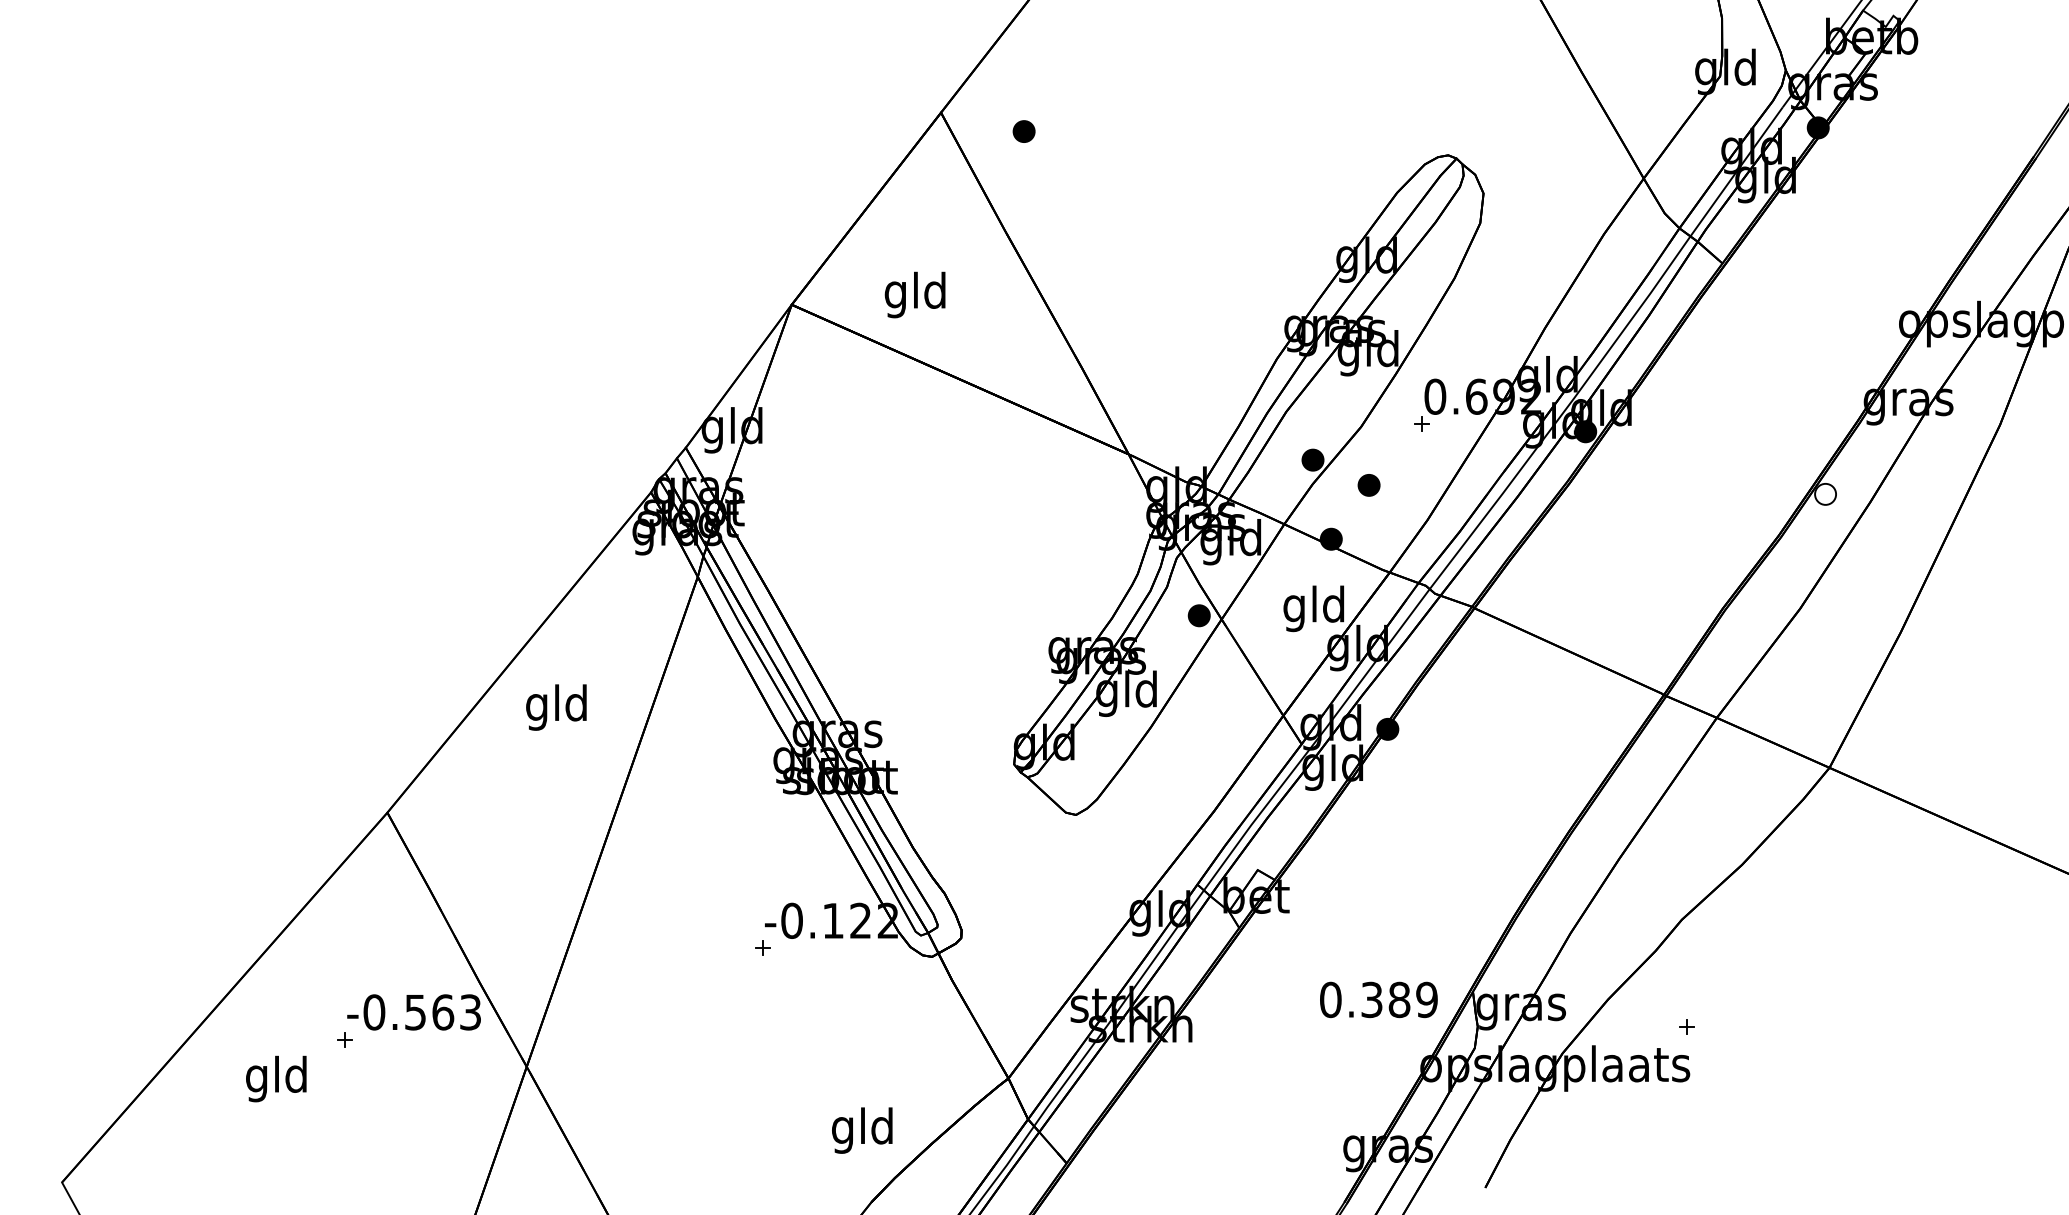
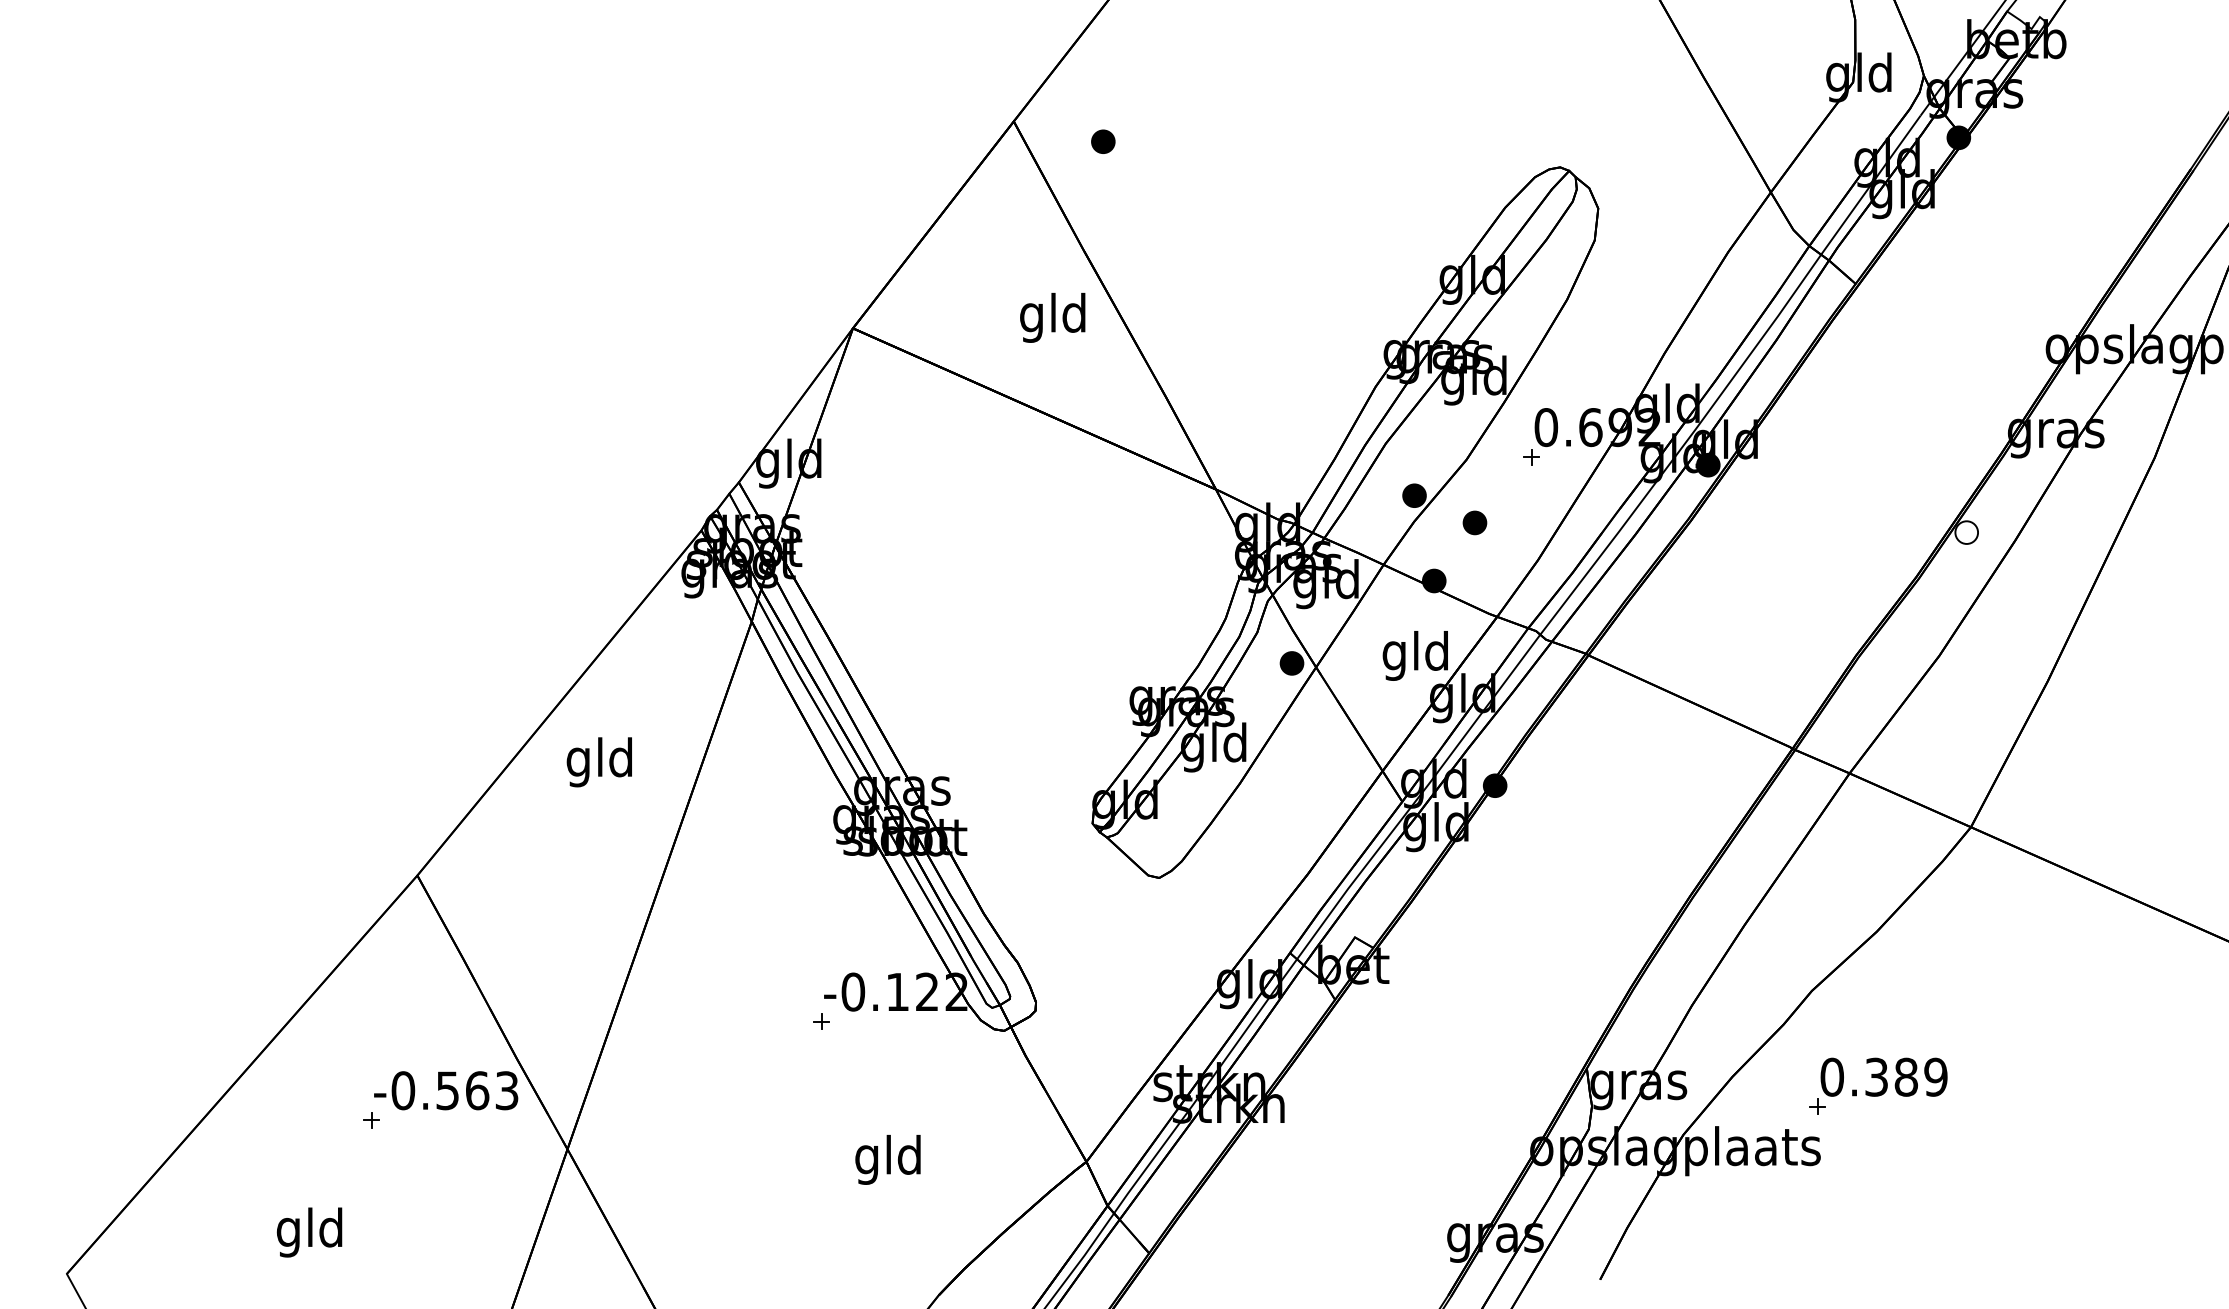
text: (914, 294) -> (1052, 317), moved
text: (1378, 999) -> (1883, 1076), moved
text: (276, 1078) -> (309, 1231), moved
text: (862, 1130) -> (888, 1159), moved

